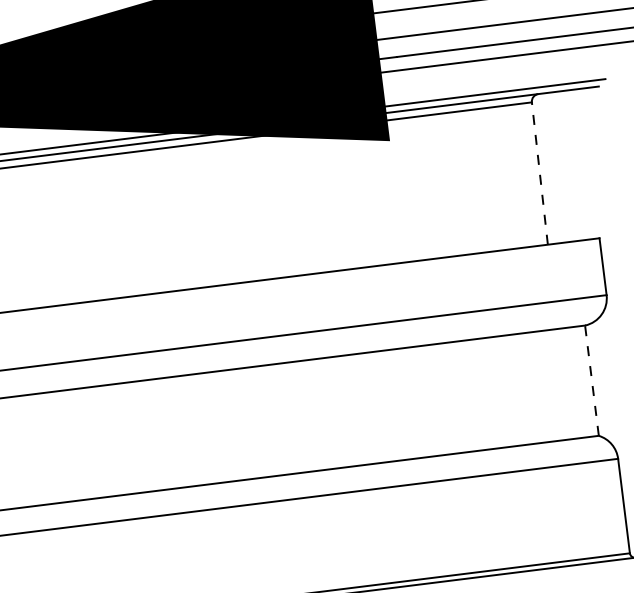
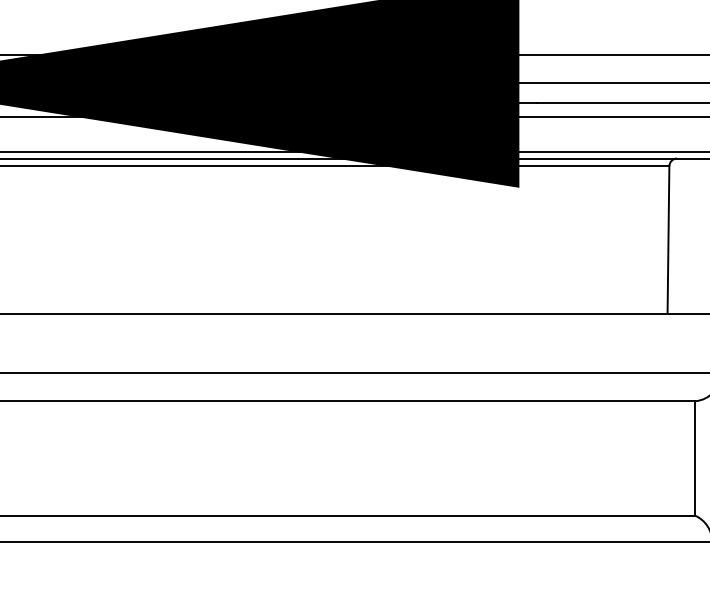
line: (539, 173) -> (668, 240), dashed -> solid
line: (592, 380) -> (695, 458), dashed -> solid

